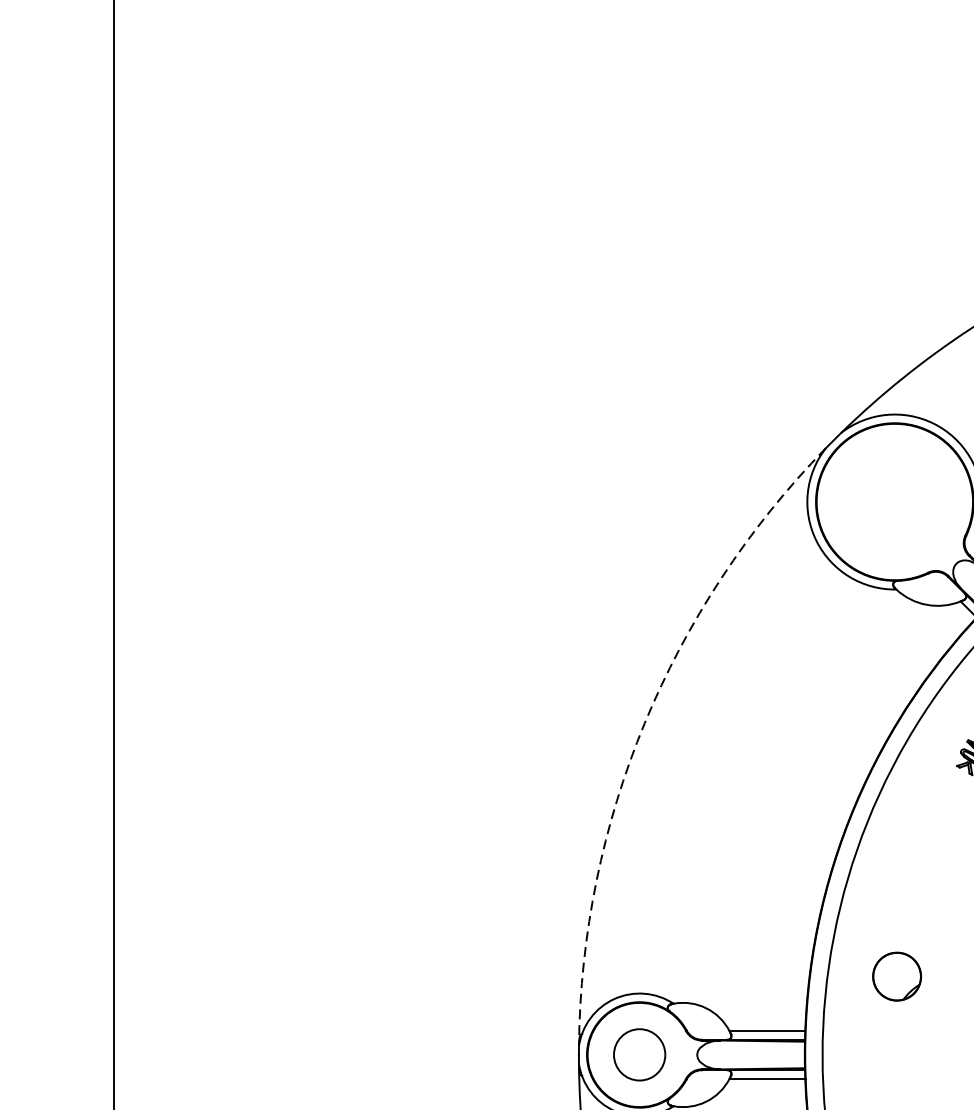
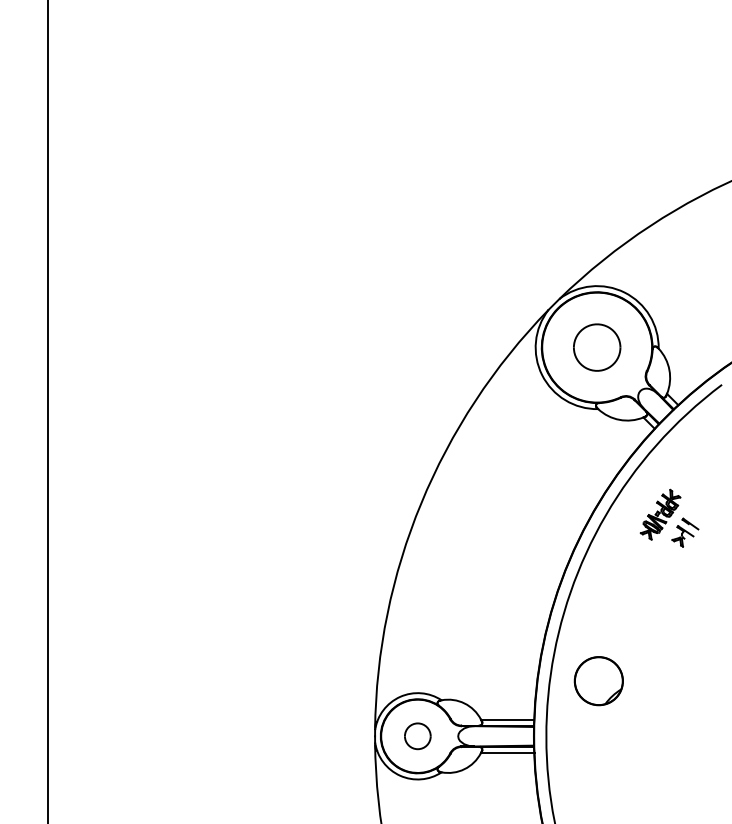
part: (895, 501) -> (597, 347), added
arc: (644, 723) -> (421, 503), dashed -> solid
part: (896, 976) -> (598, 681), size x1.43
part: (639, 1055) -> (417, 736), size x0.71

